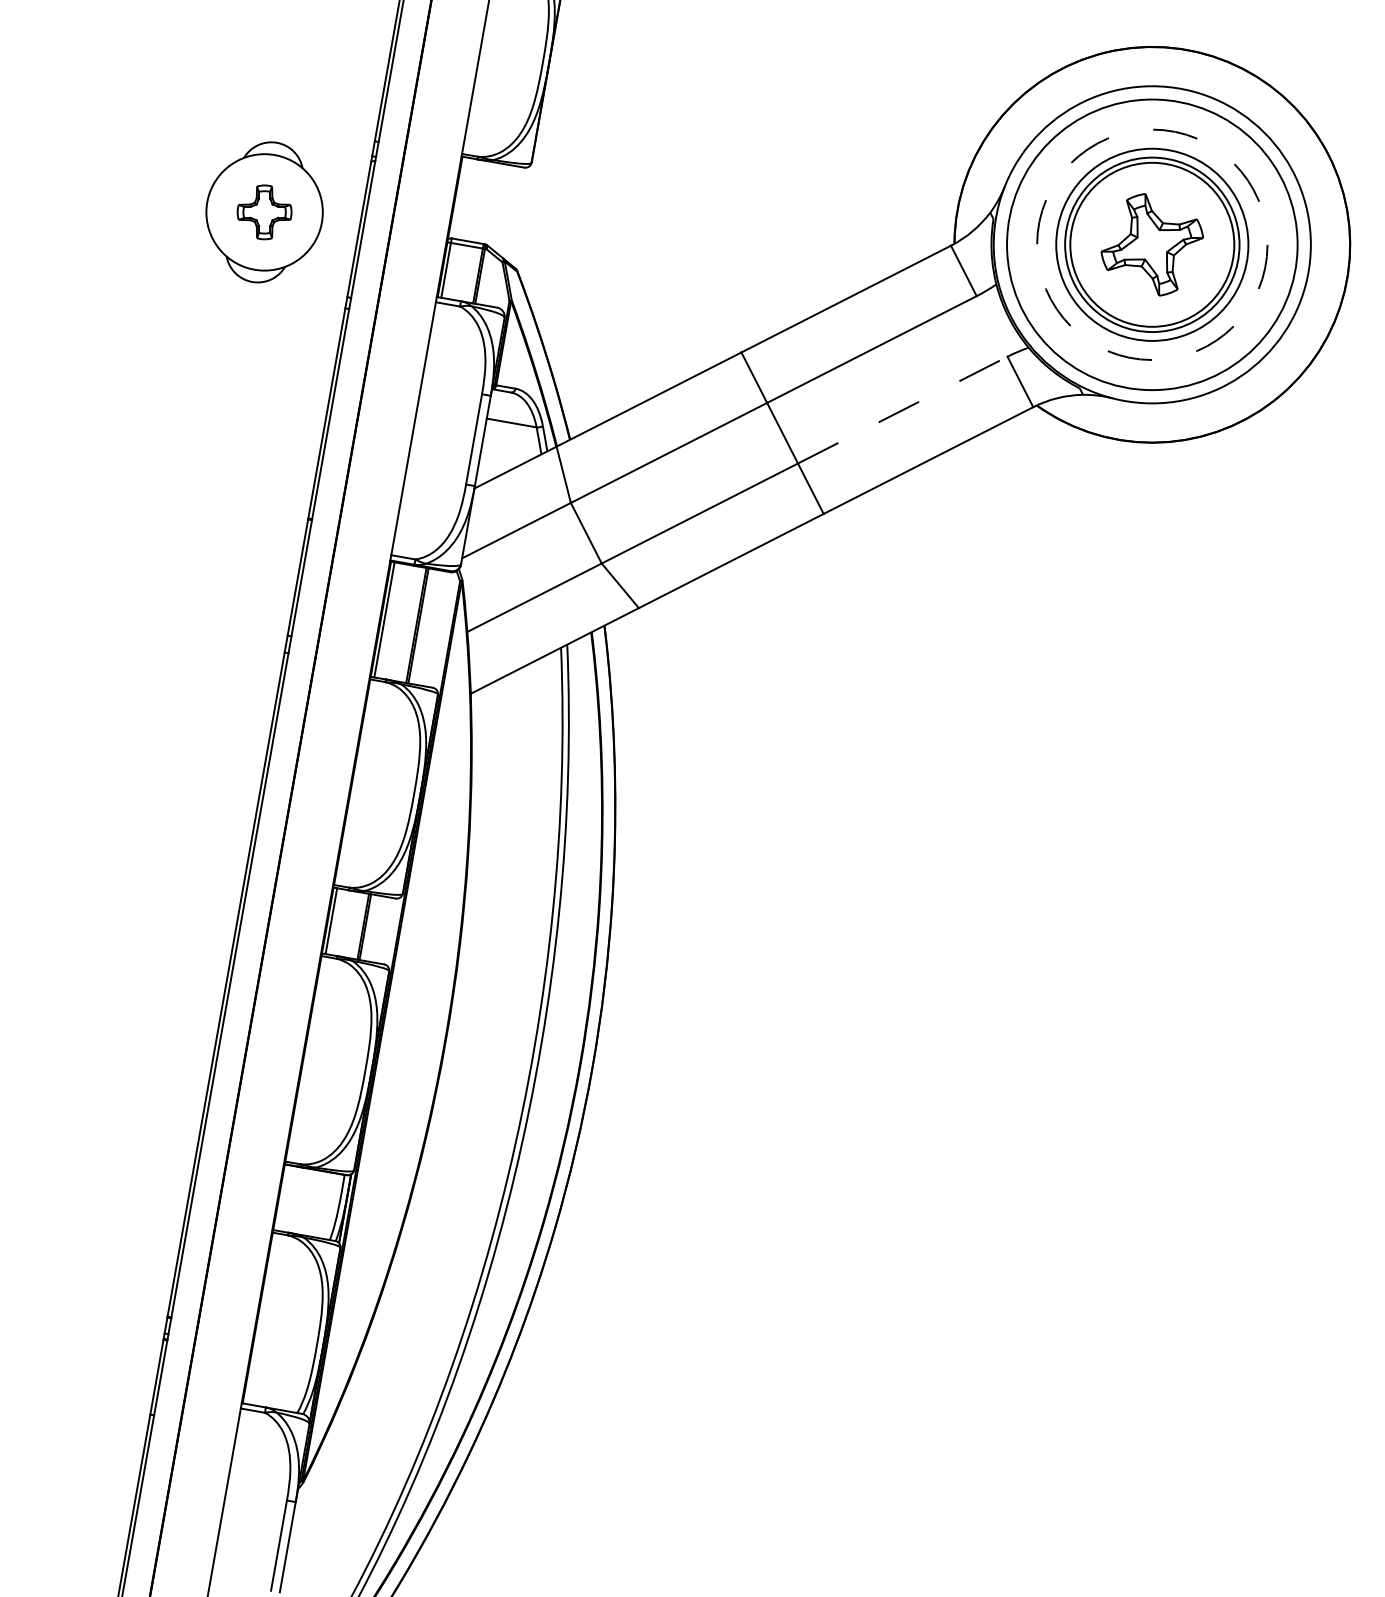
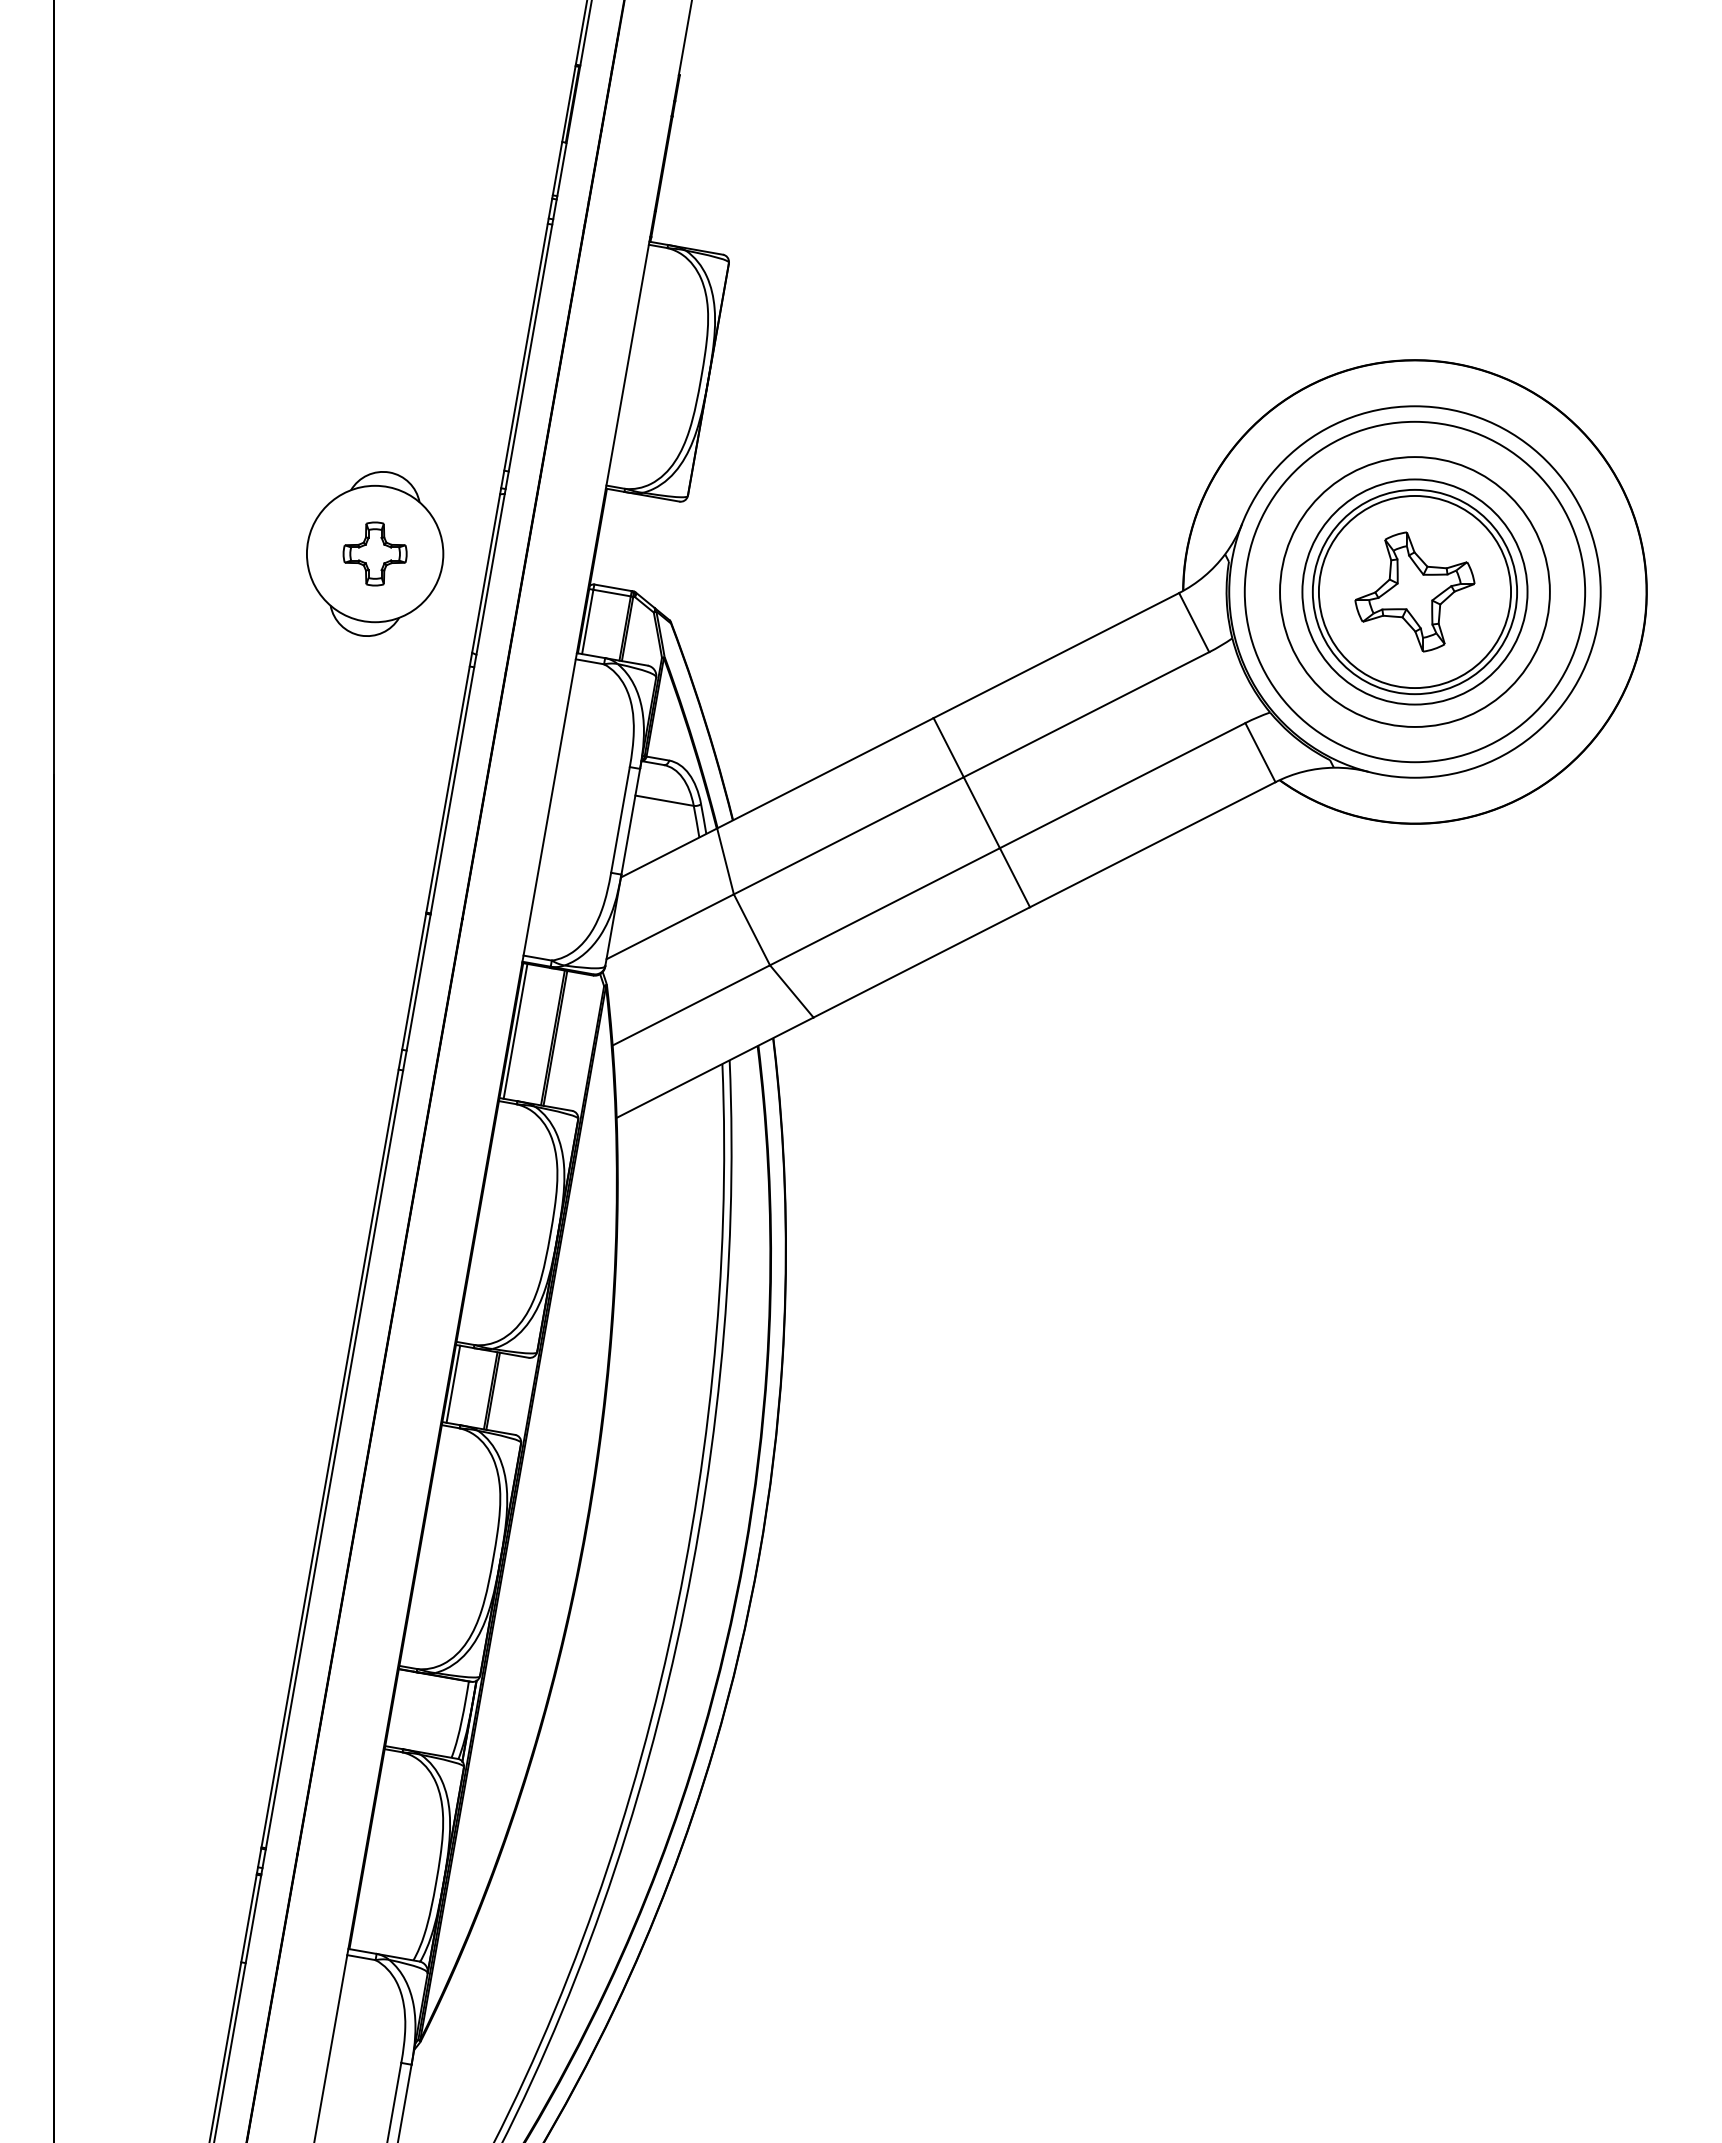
circle: (1151, 244) -> (1414, 591), dashed -> solid
line: (902, 410) -> (1122, 785), dashed -> solid

